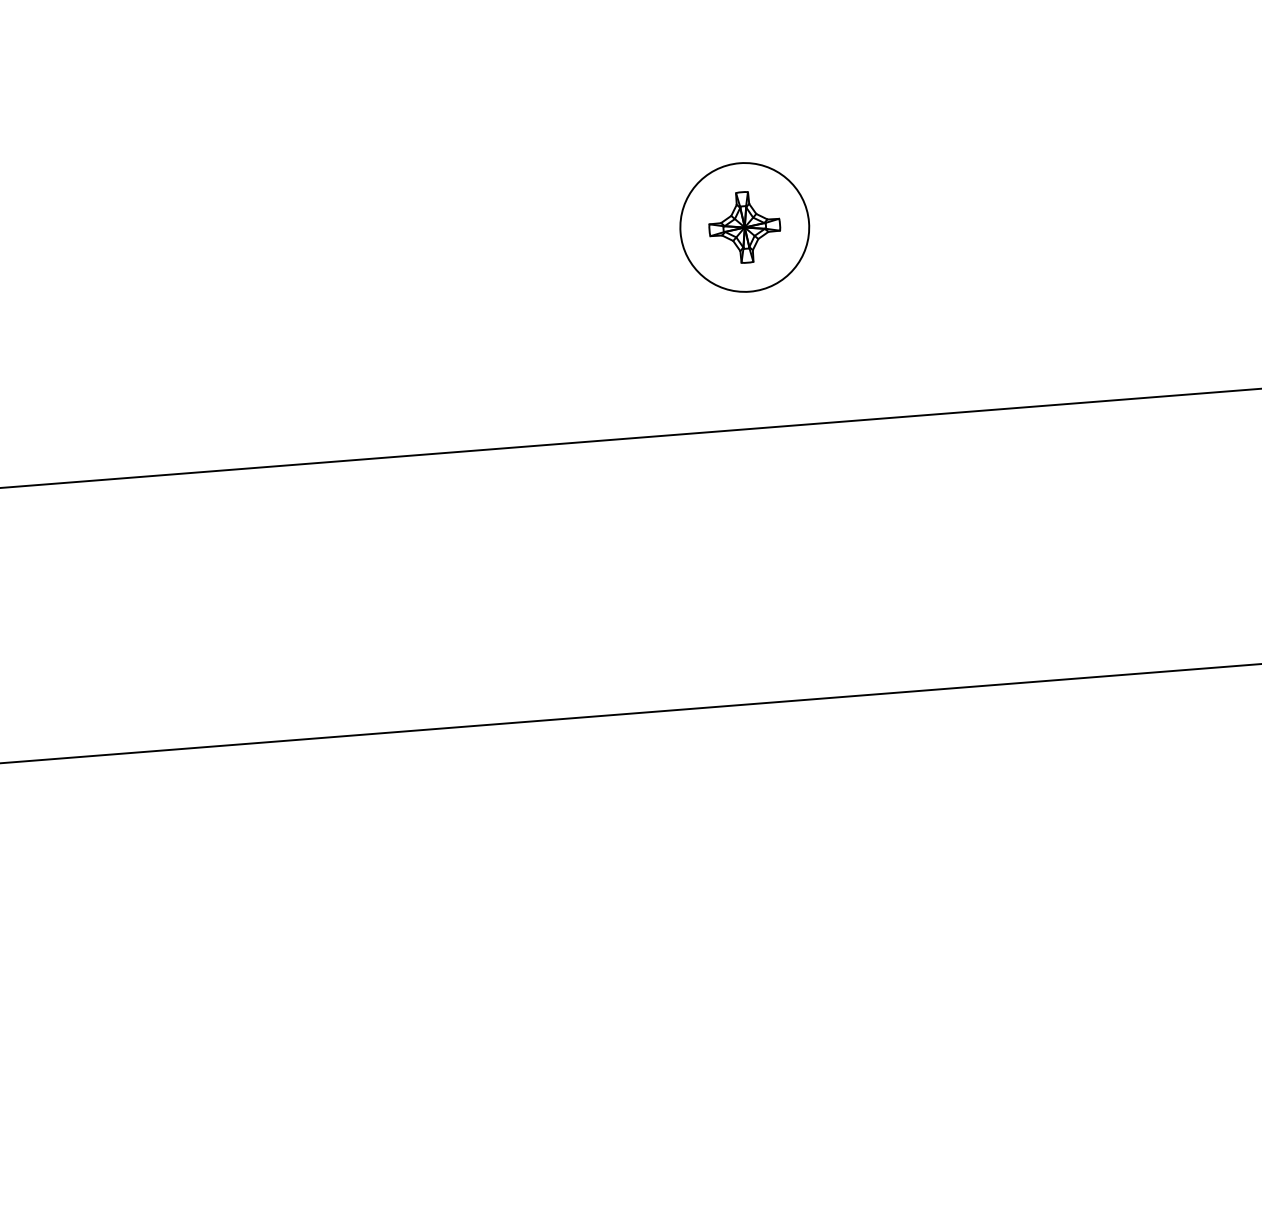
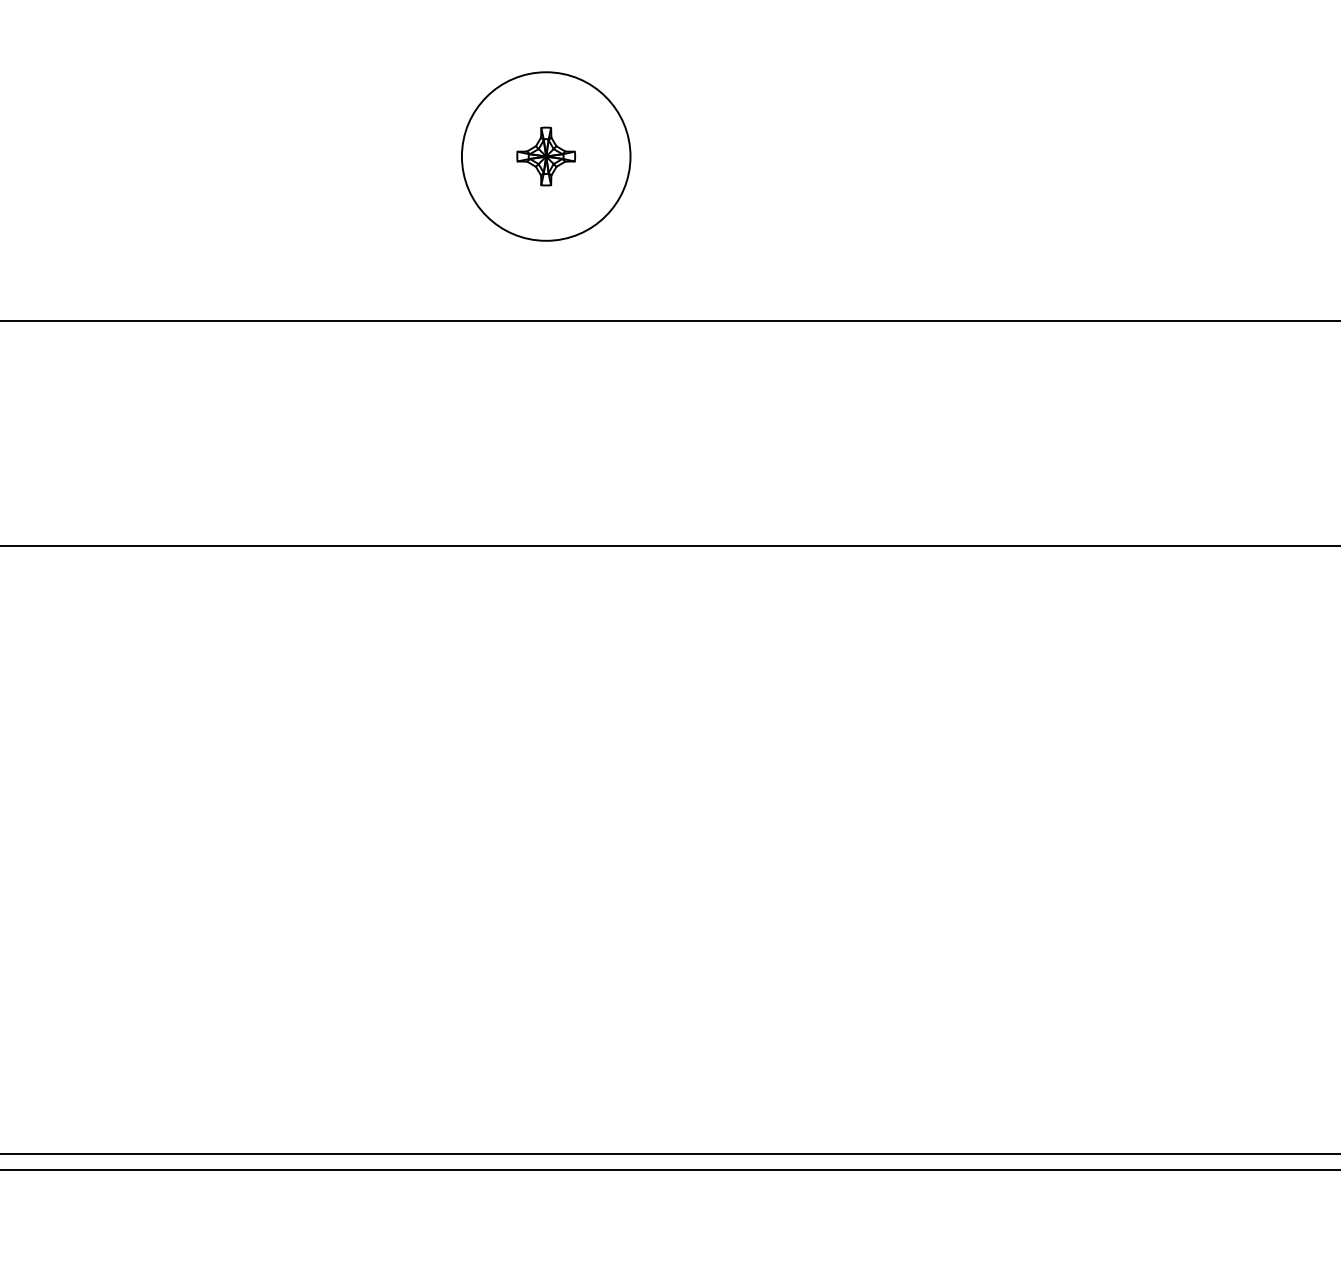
circle: (743, 227) -> (545, 156), size x1.6

